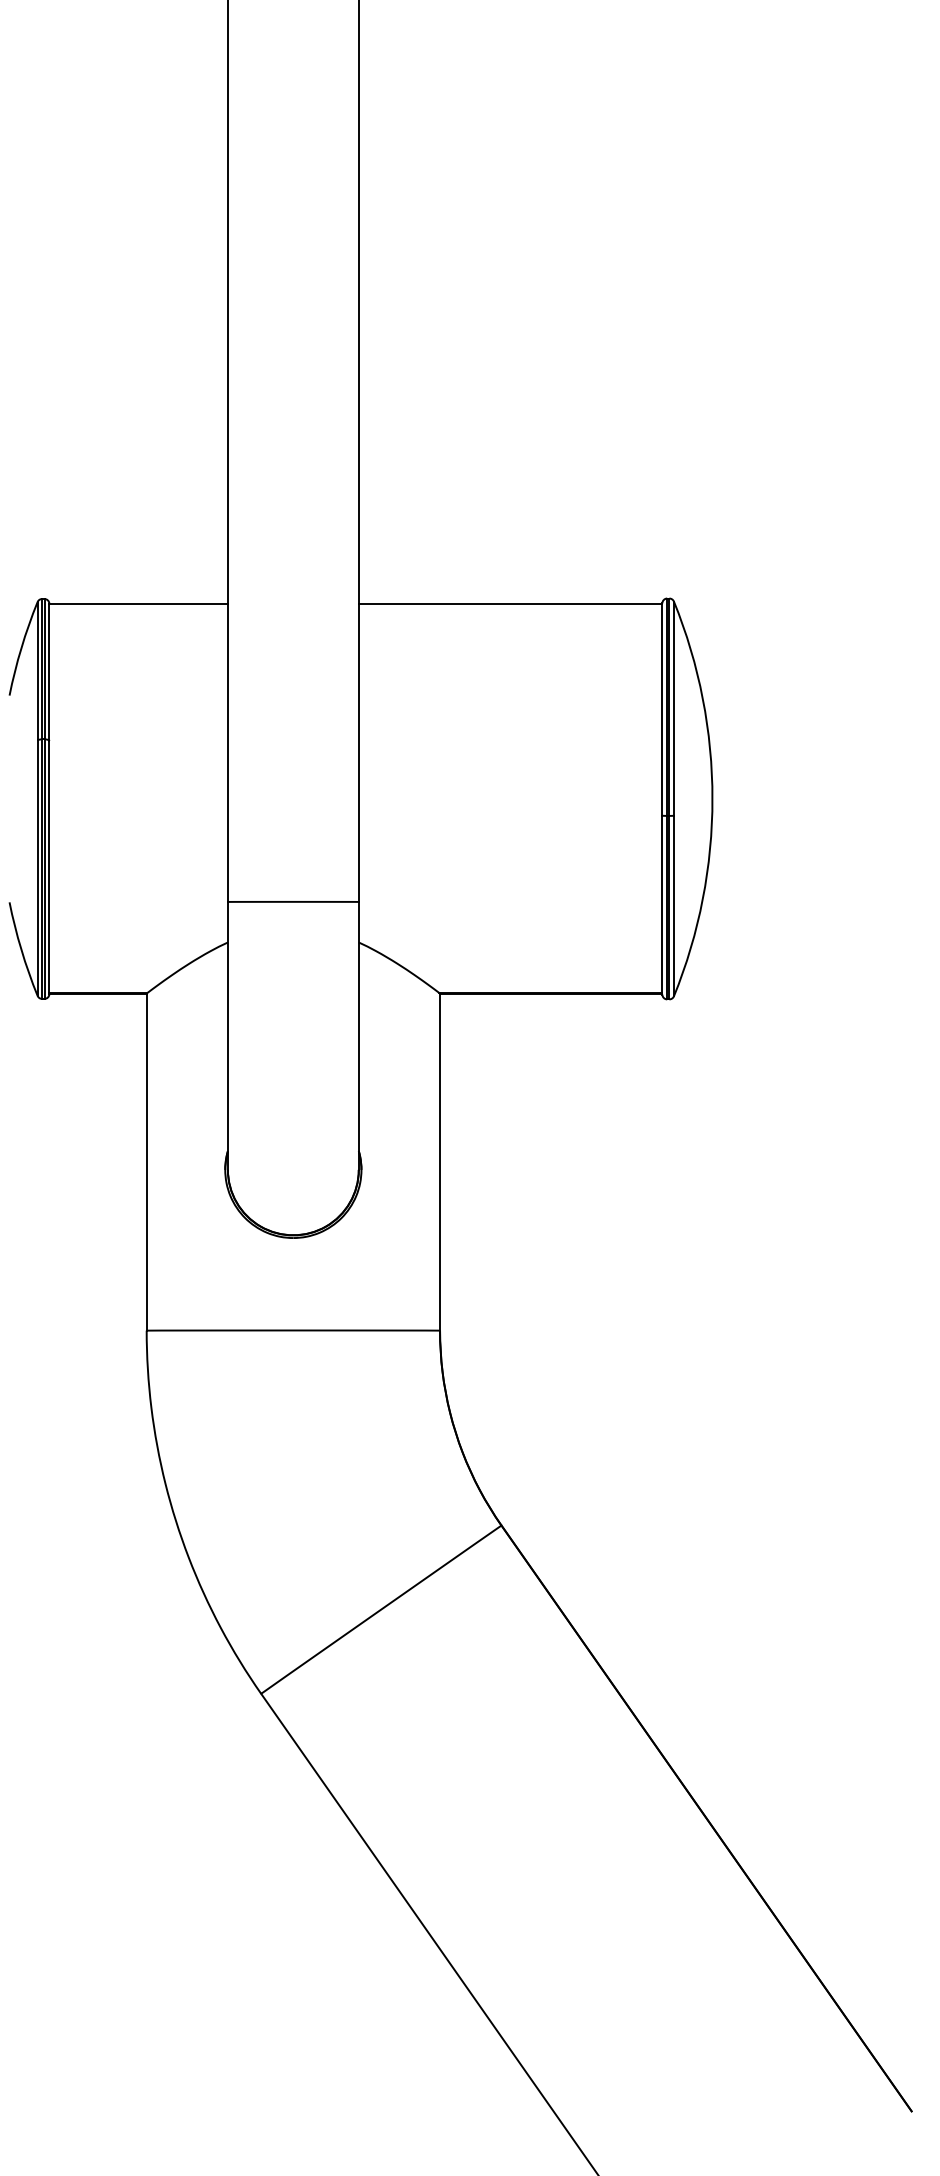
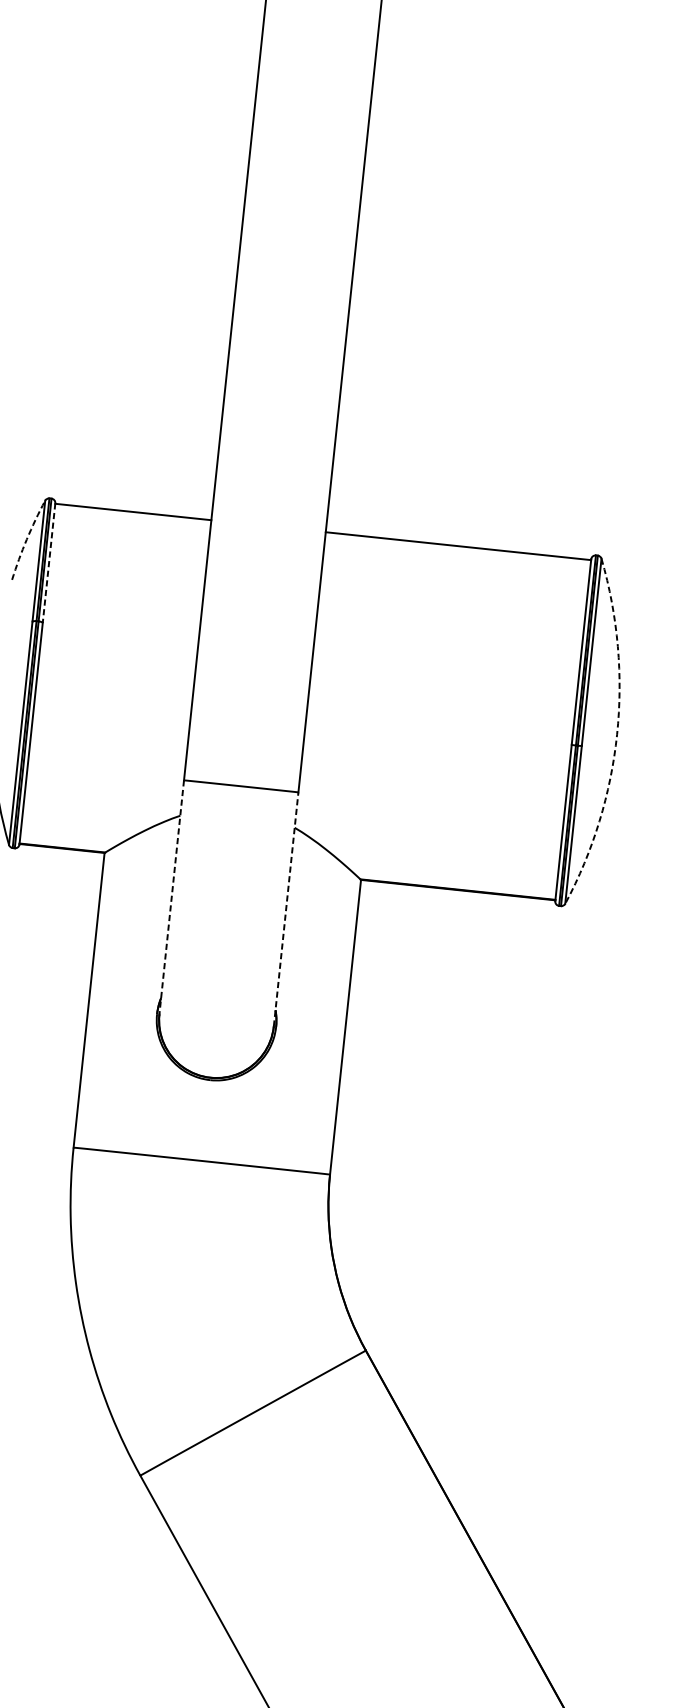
arc: (21, 648) -> (26, 539), solid -> dashed
line: (49, 672) -> (49, 563), solid -> dashed
arc: (712, 798) -> (617, 734), solid -> dashed
line: (227, 1035) -> (171, 897), solid -> dashed
line: (358, 1035) -> (285, 909), solid -> dashed

